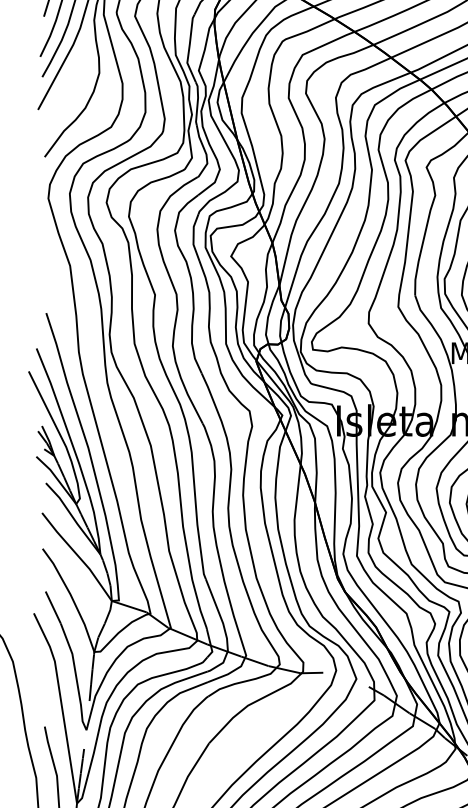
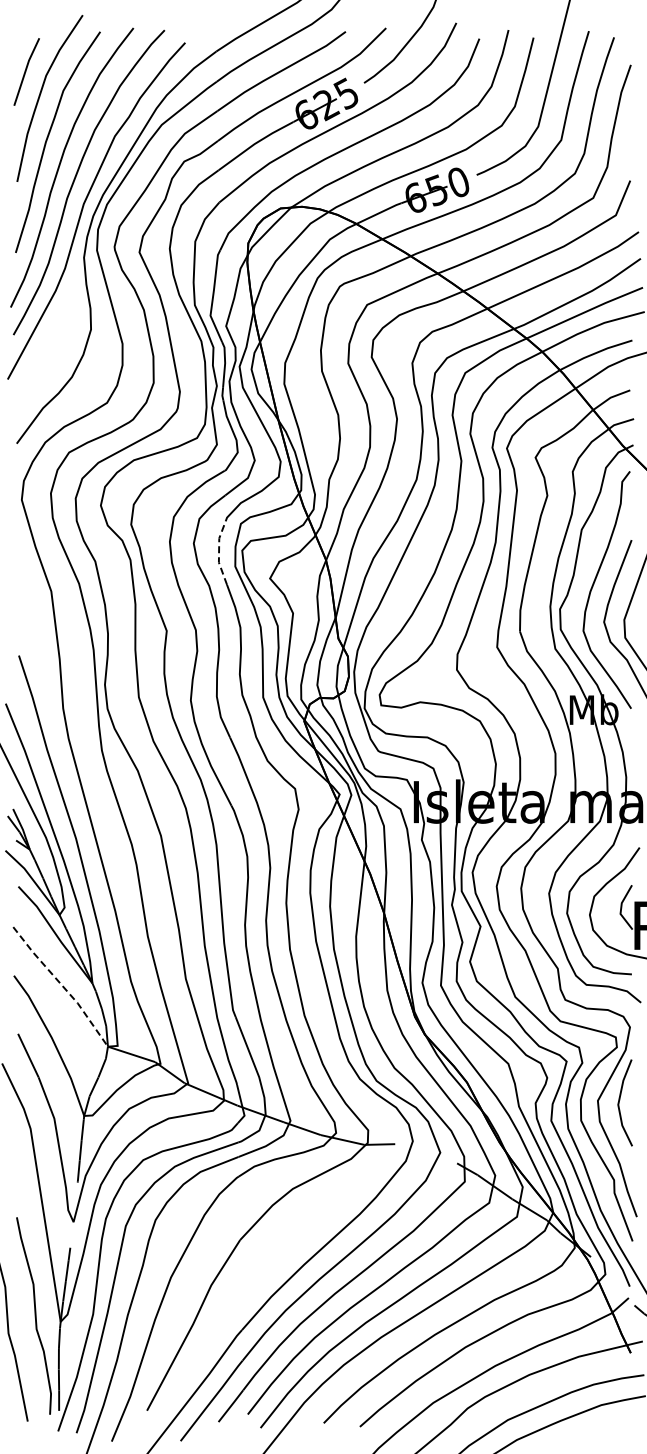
line: (193, 237) -> (219, 552), solid -> dashed
line: (78, 555) -> (62, 985), solid -> dashed

